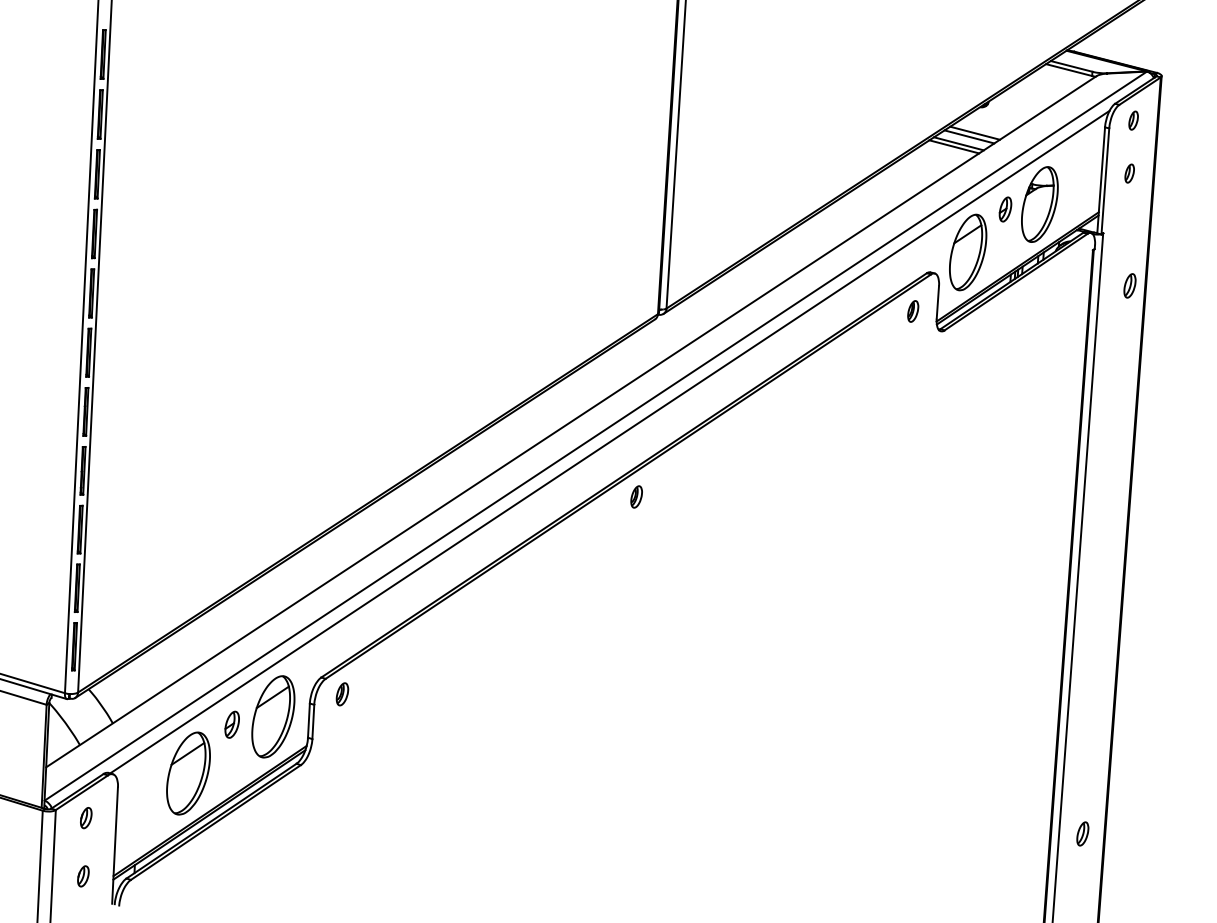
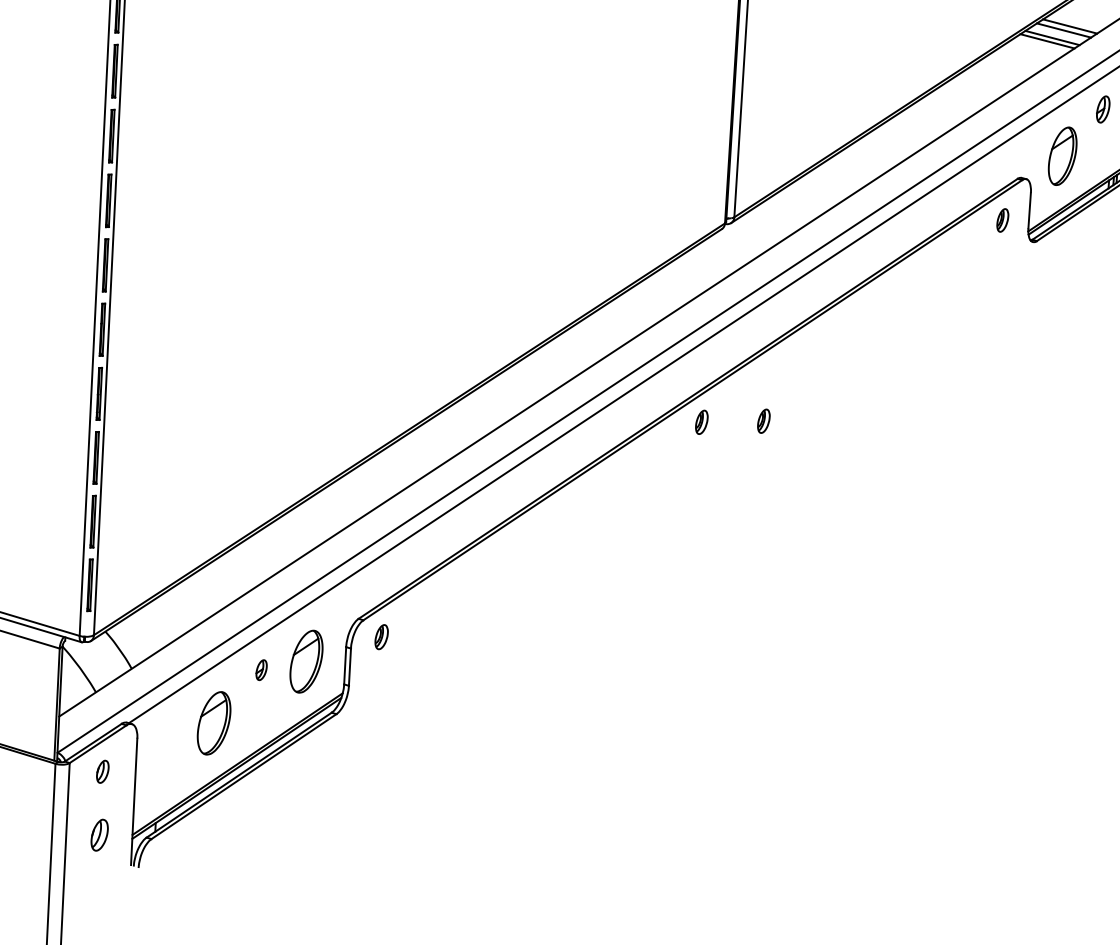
part: (968, 252) -> (1062, 156), size x0.7
part: (693, 495) -> (763, 420), added
part: (273, 716) -> (306, 661), size x0.7
part: (231, 724) -> (260, 669), size x0.7
part: (188, 773) -> (214, 723), size x0.7
part: (83, 876) -> (99, 835), size x1.4

